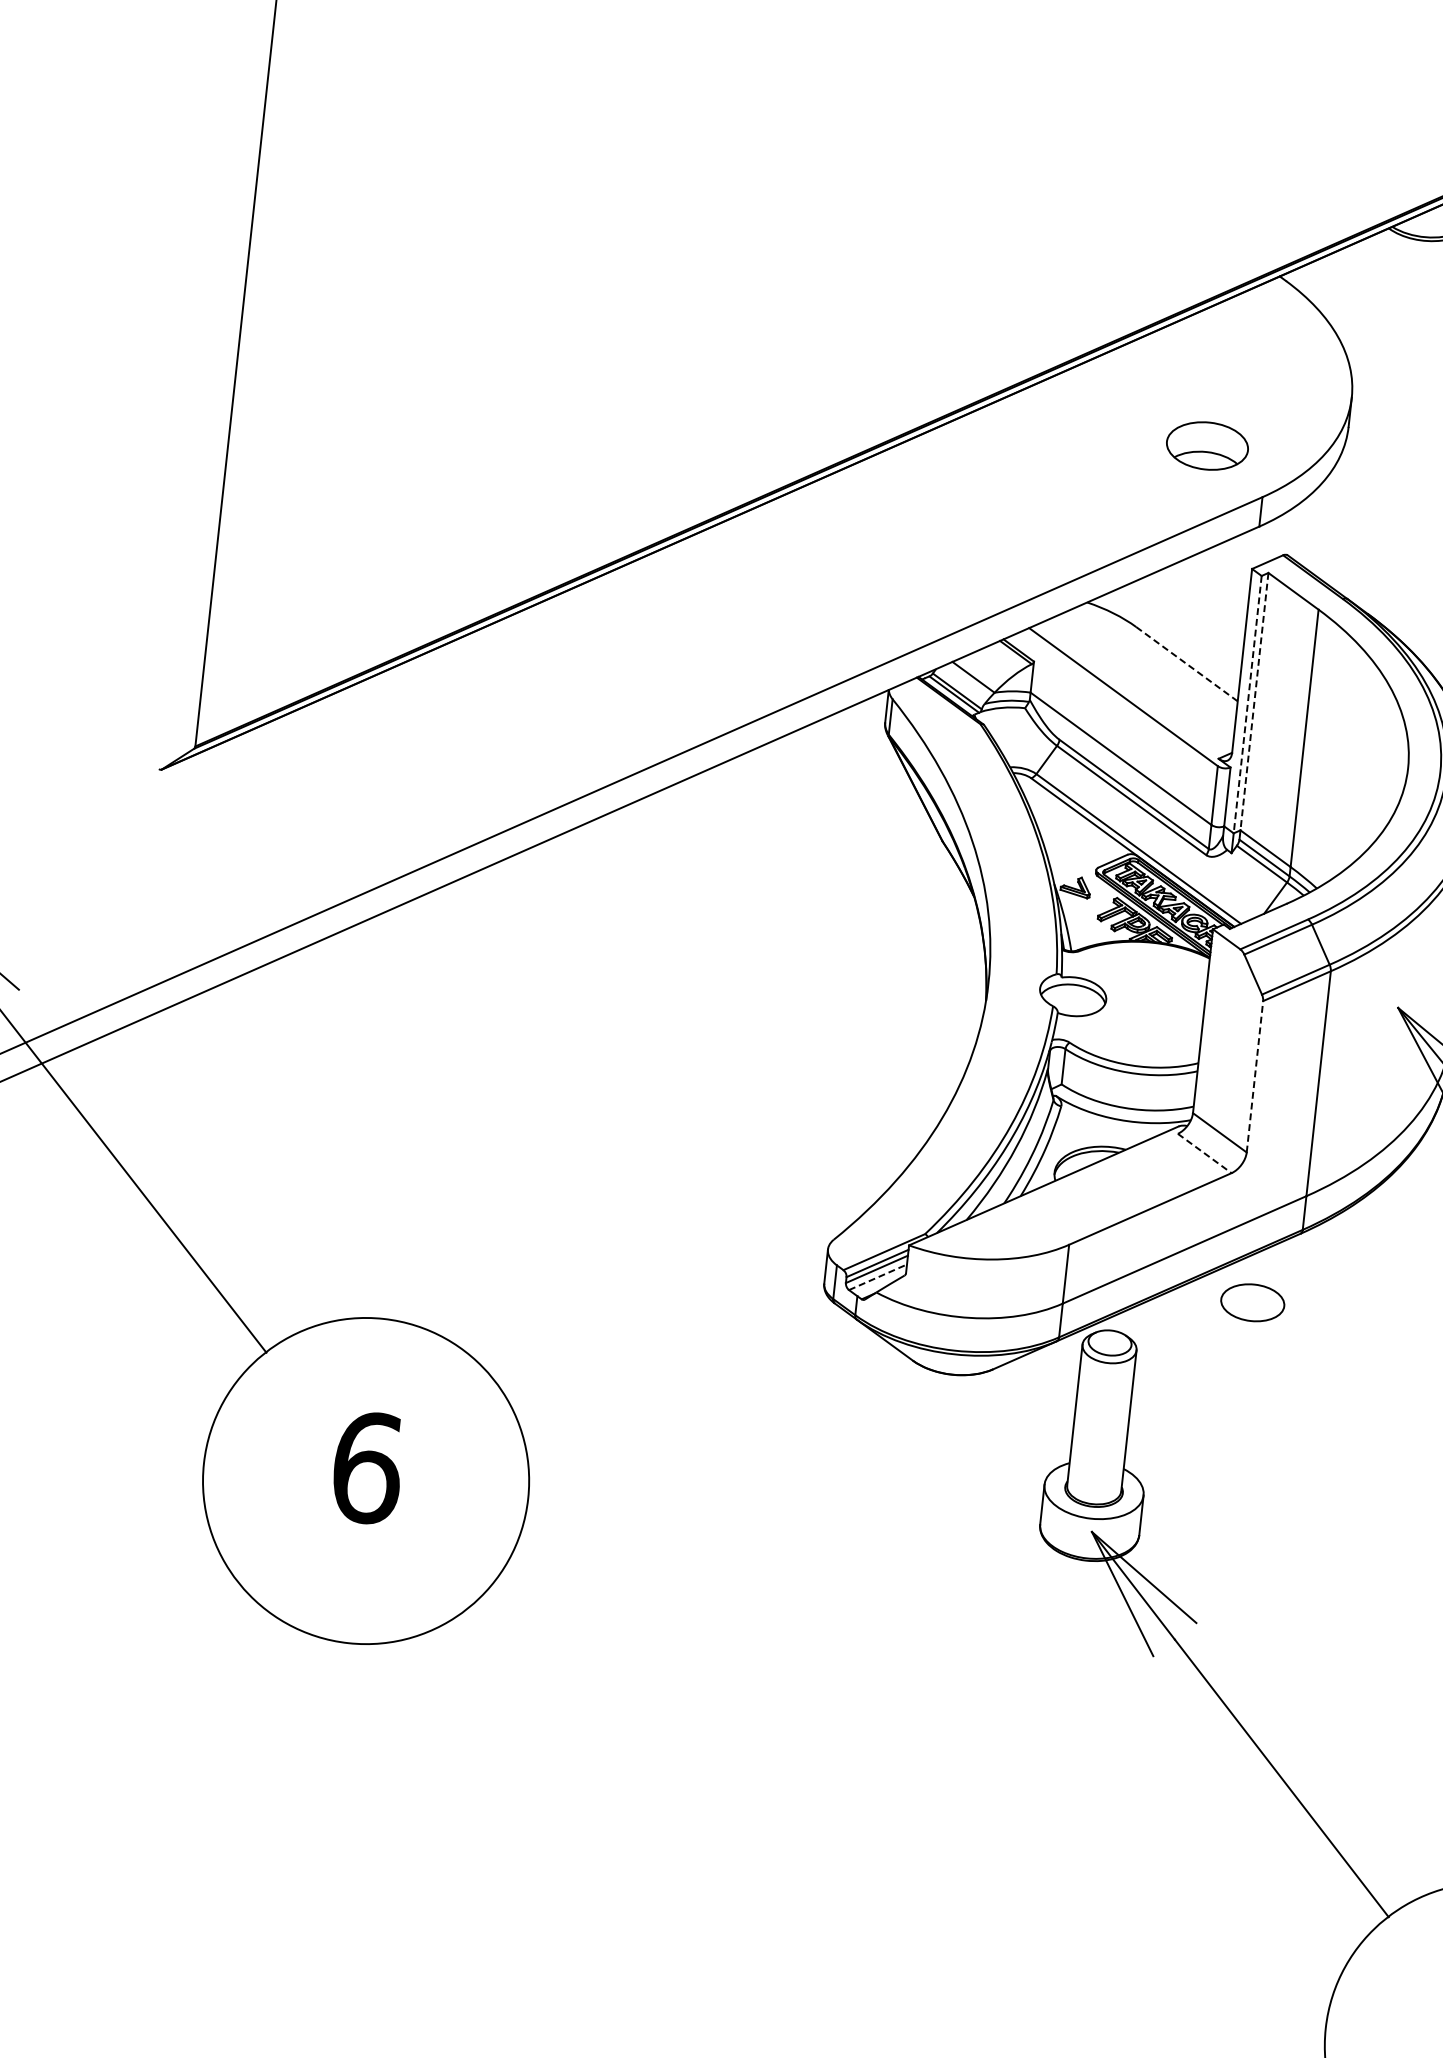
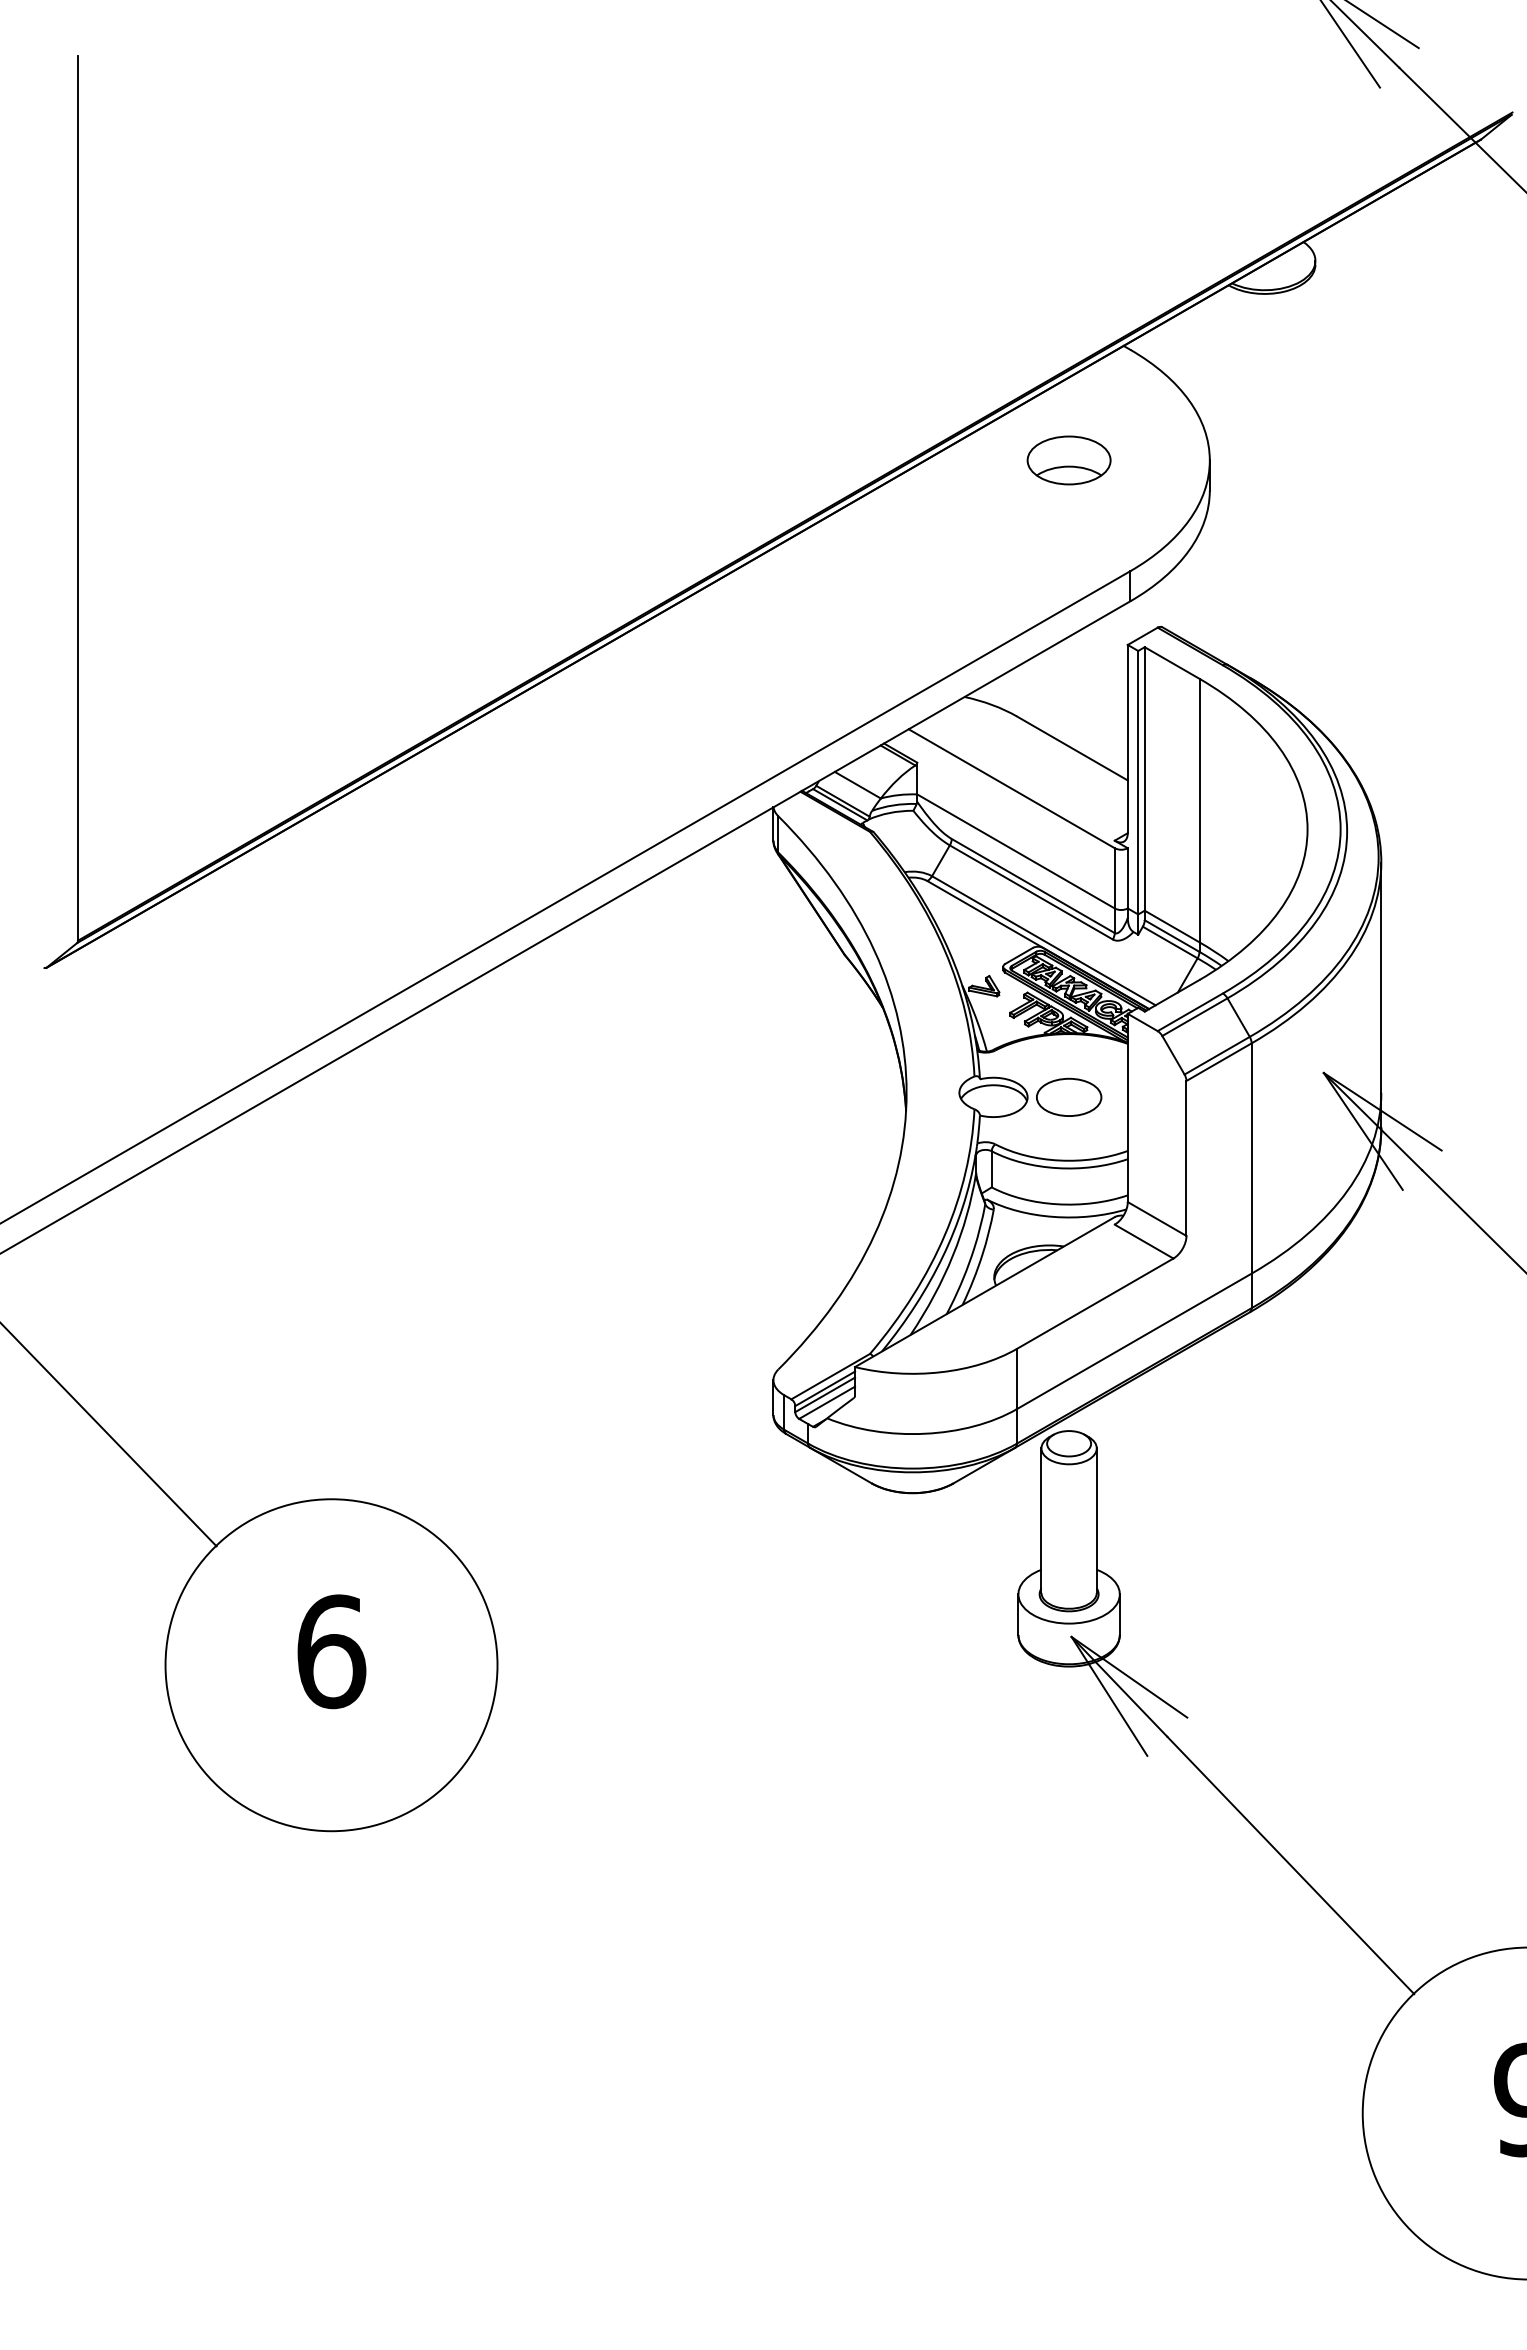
part: (1206, 446) -> (1068, 460), moved
line: (1187, 664) -> (1072, 748), dashed -> solid
line: (1254, 701) -> (1144, 778), dashed -> solid
line: (1247, 704) -> (1138, 782), dashed -> solid
line: (1255, 1075) -> (1186, 1157), dashed -> solid
line: (1205, 1153) -> (1144, 1241), dashed -> solid
line: (878, 1277) -> (827, 1402), dashed -> solid
part: (1253, 1301) -> (1069, 1096), moved

